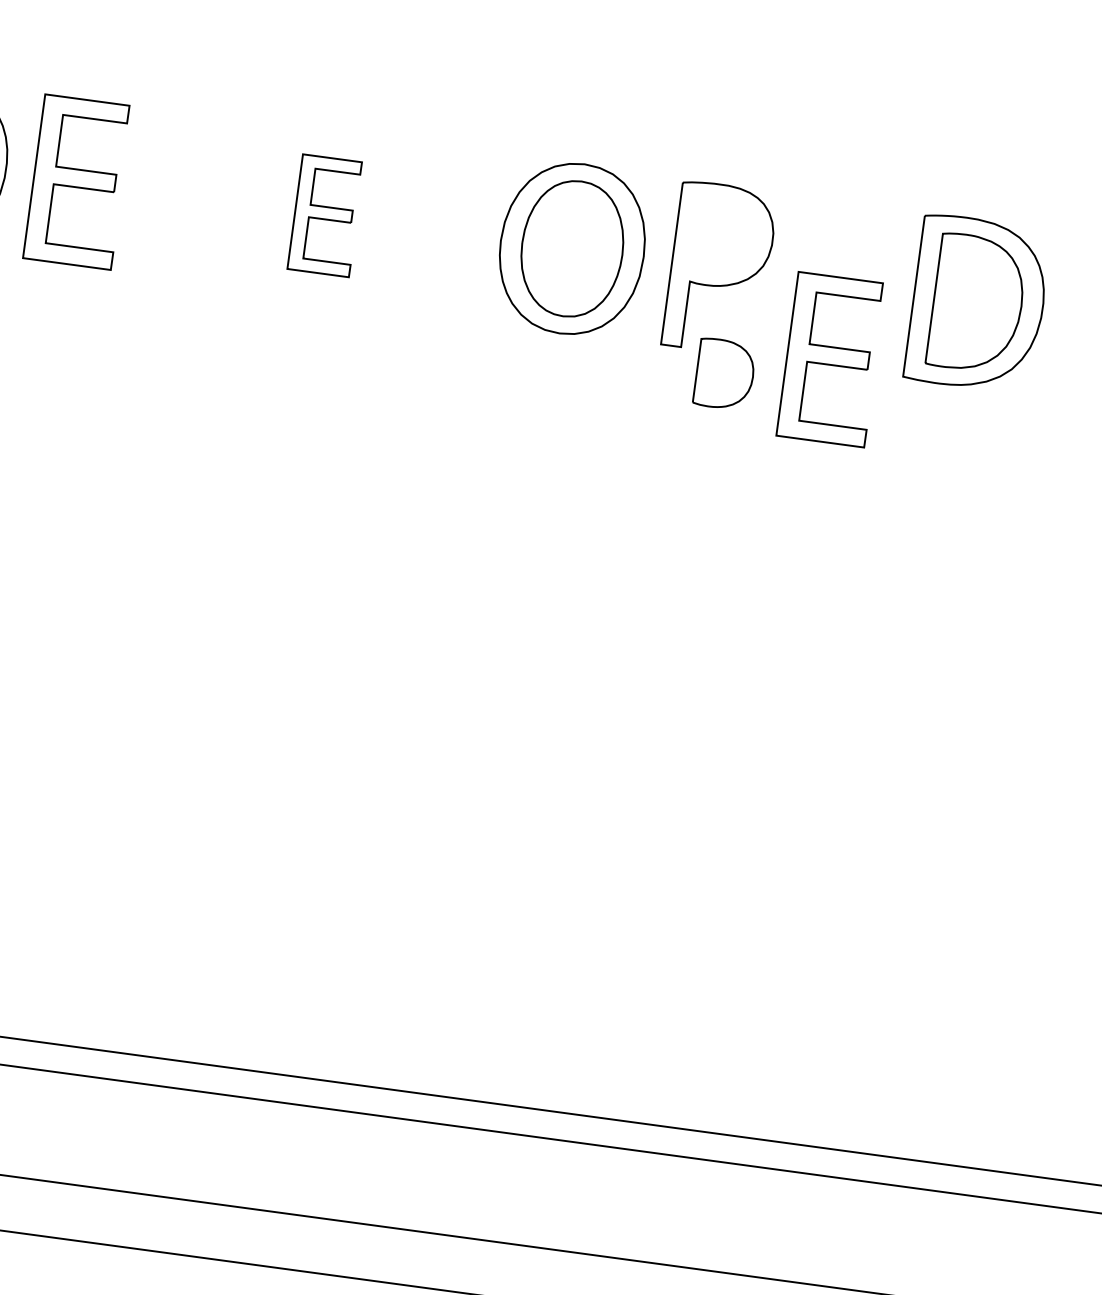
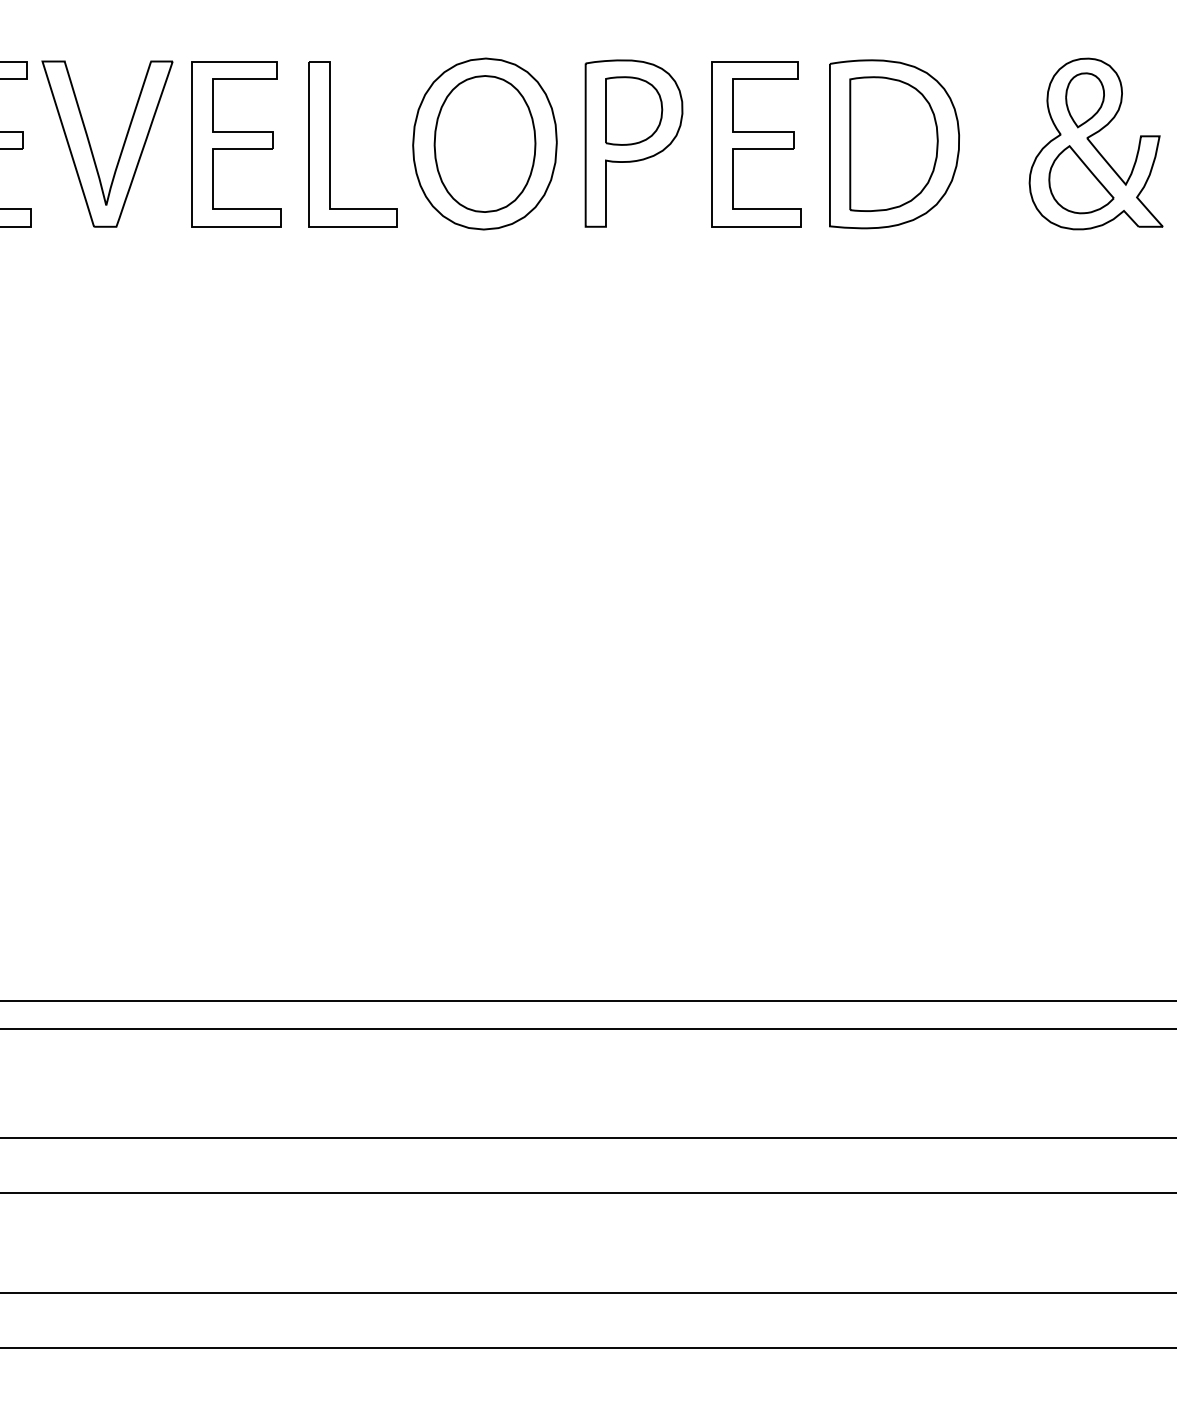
part: (211, 204) -> (121, 148), added
part: (325, 216) -> (236, 144), size x1.43
part: (419, 228) -> (330, 144), added
part: (831, 360) -> (756, 144), moved
part: (725, 373) -> (634, 110), moved

